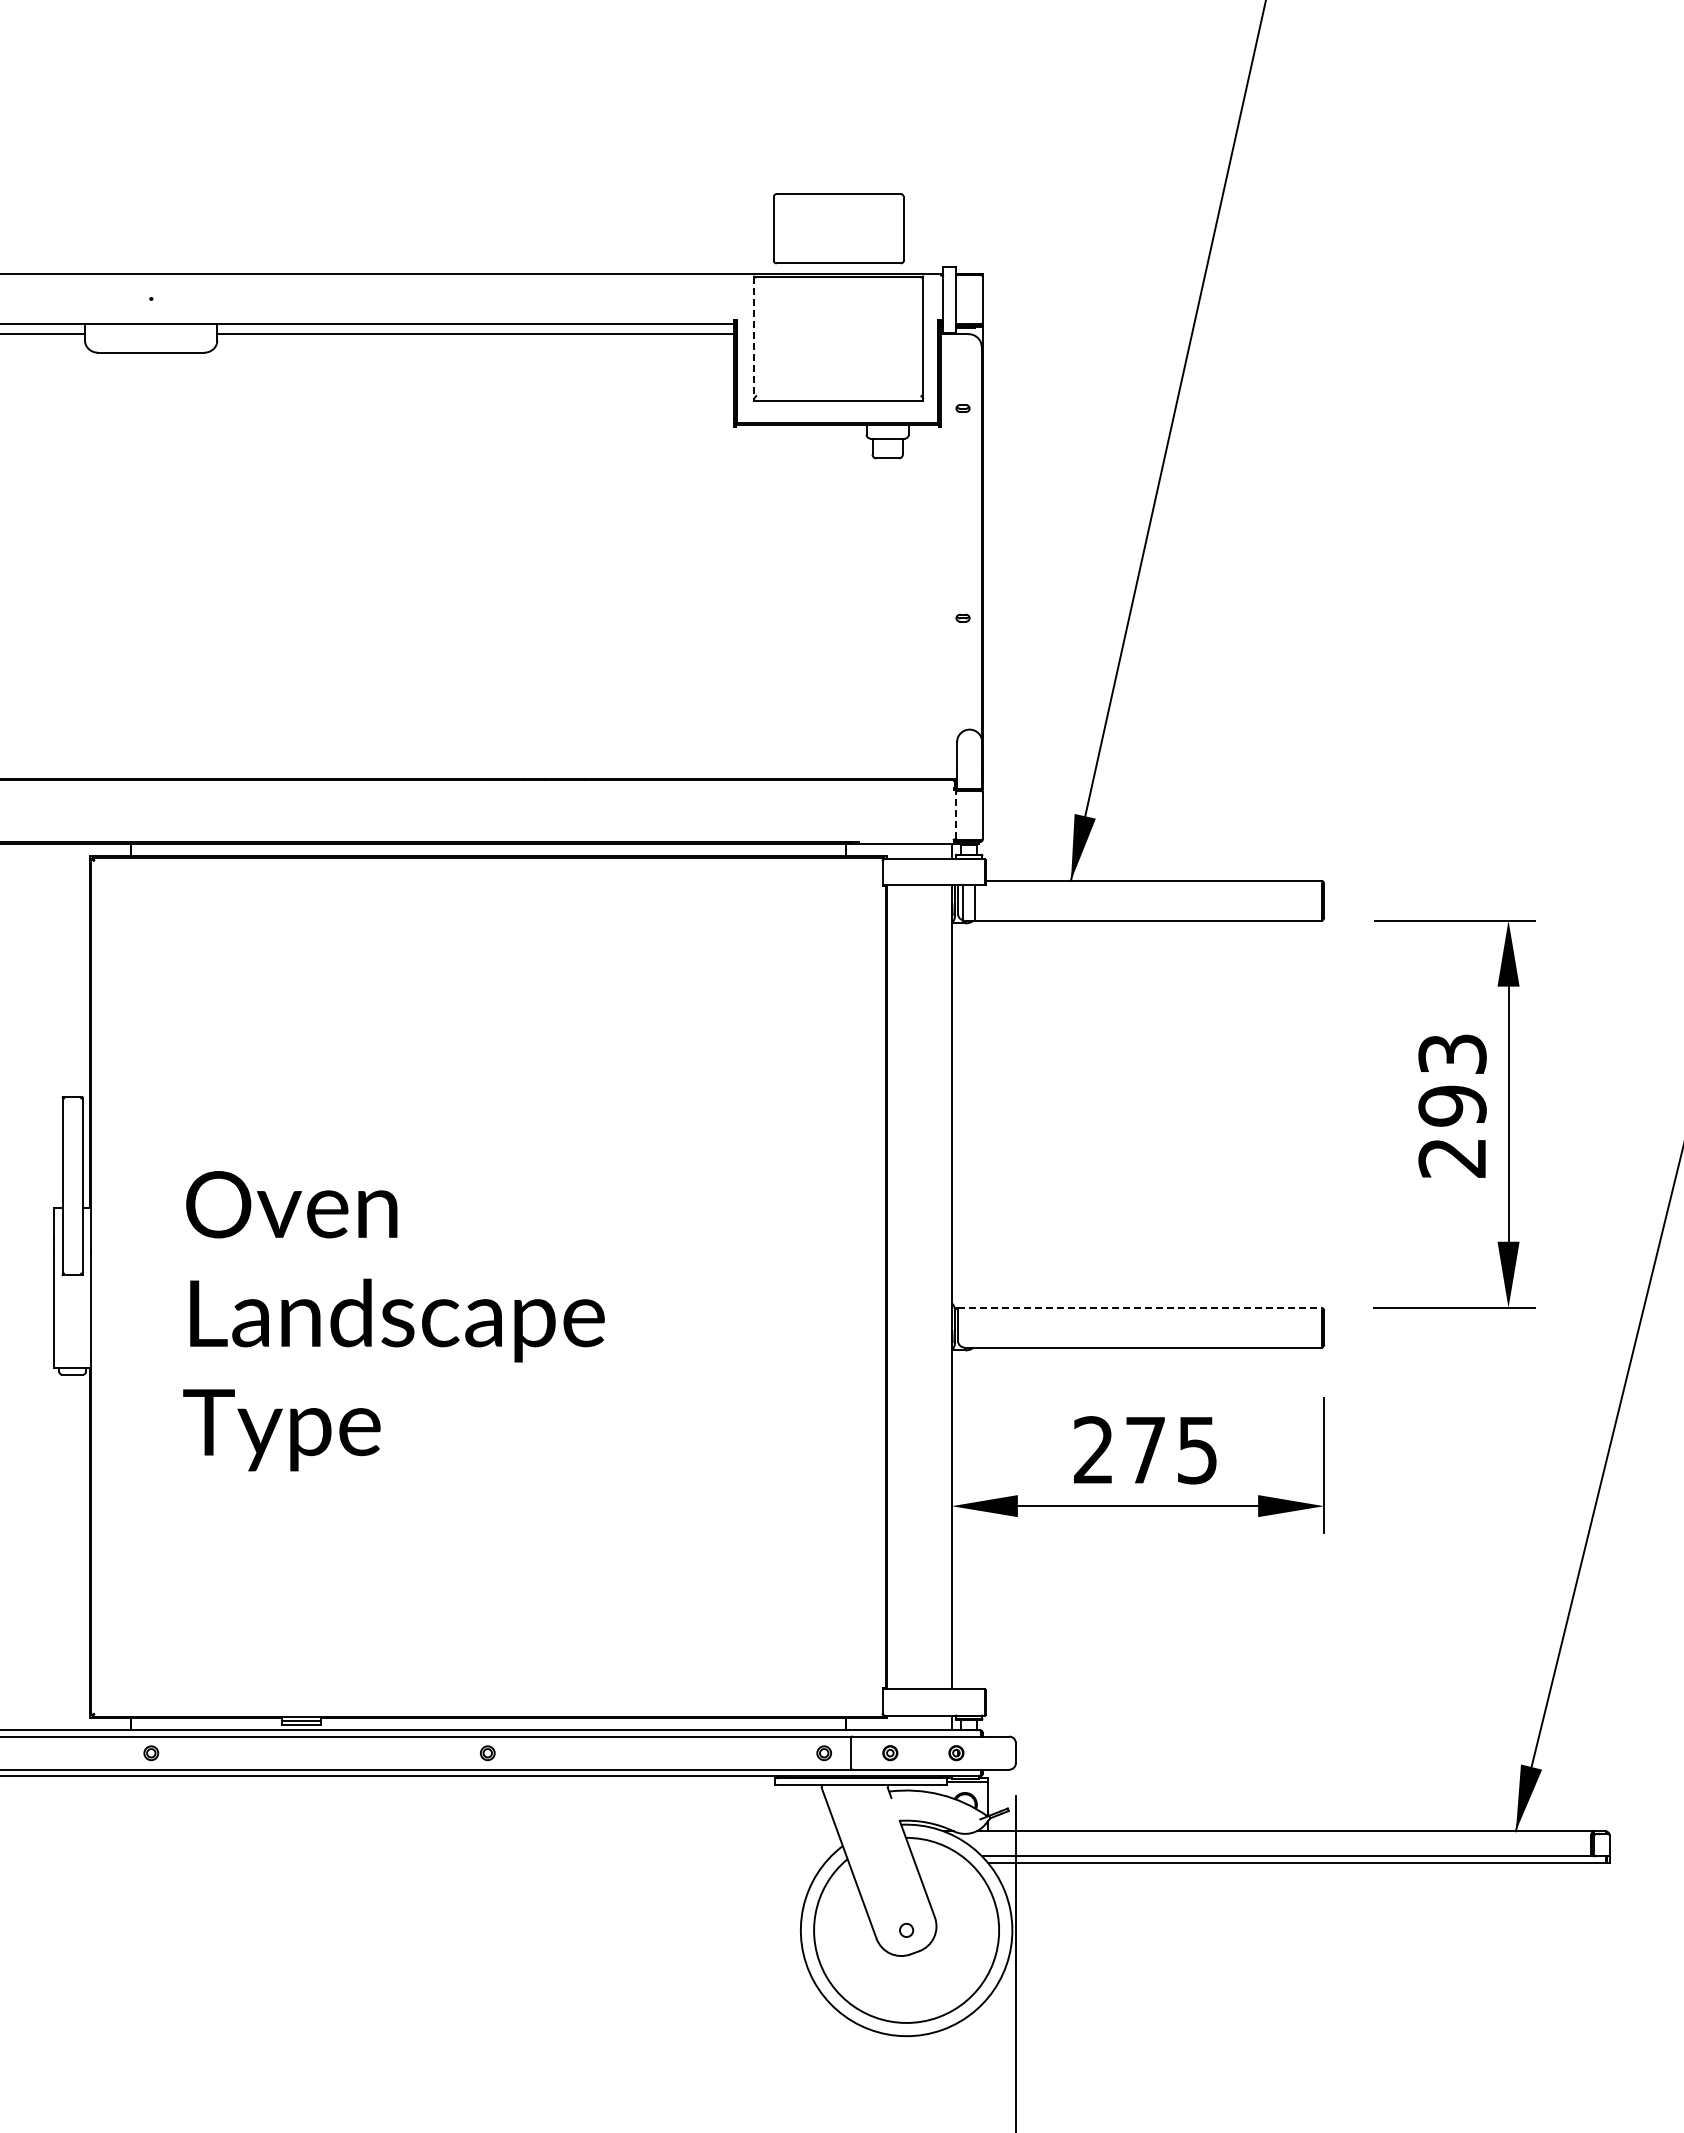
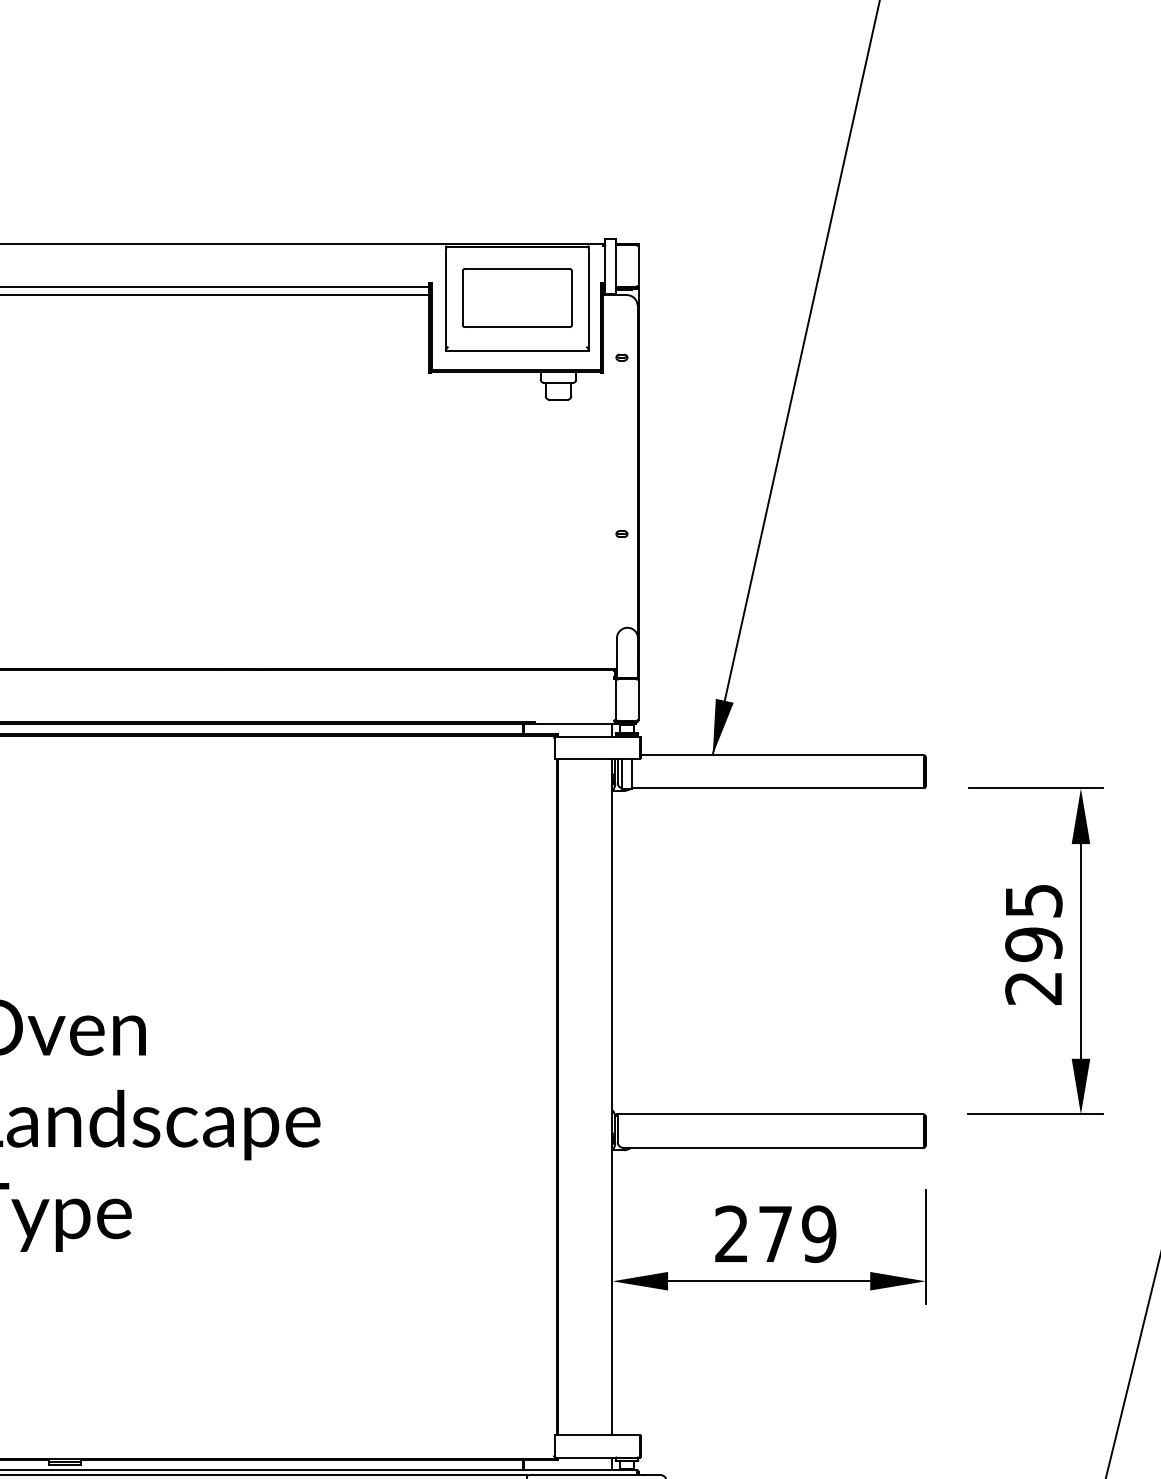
part: (838, 228) -> (517, 297), moved
line: (754, 338) -> (446, 298), dashed -> solid
line: (956, 815) -> (616, 700), dashed -> solid
text: (1452, 1053) -> (1033, 900), 293 -> 295
line: (1139, 1307) -> (770, 1114), dashed -> solid
text: (1197, 1450) -> (819, 1234), 275 -> 279

